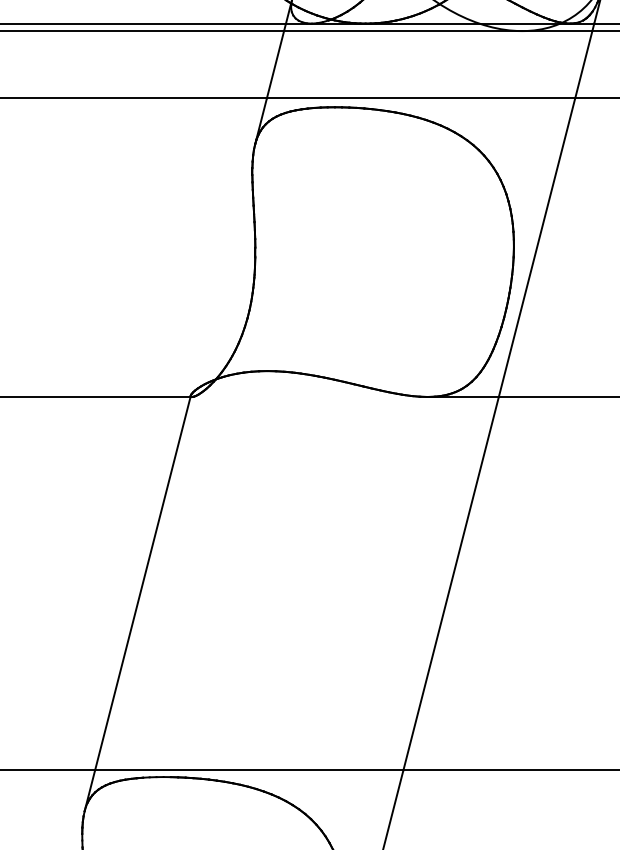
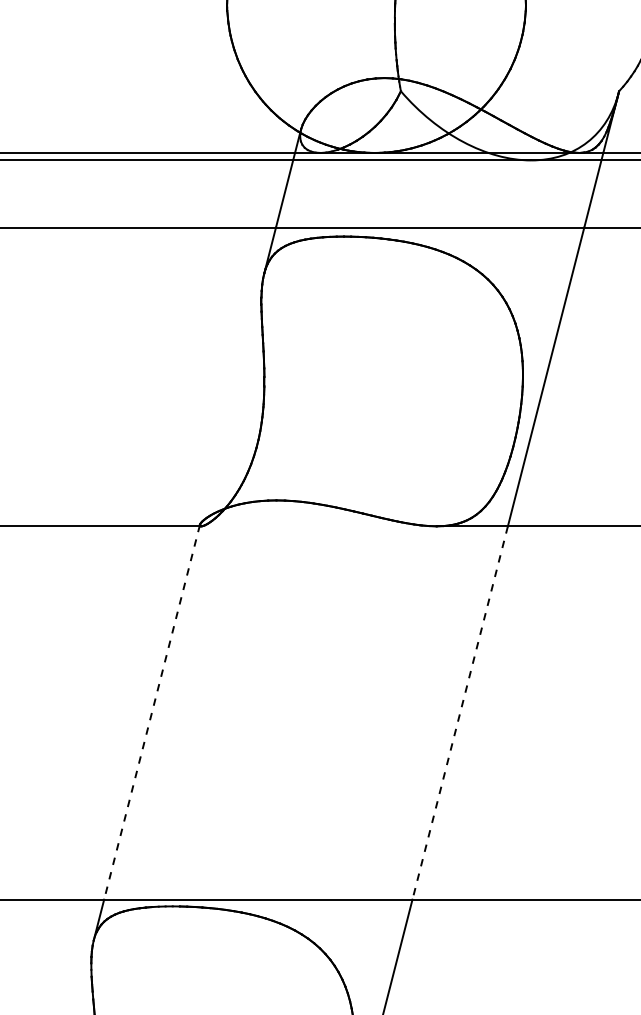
line: (142, 583) -> (151, 712), solid -> dashed
line: (451, 584) -> (460, 713), solid -> dashed

